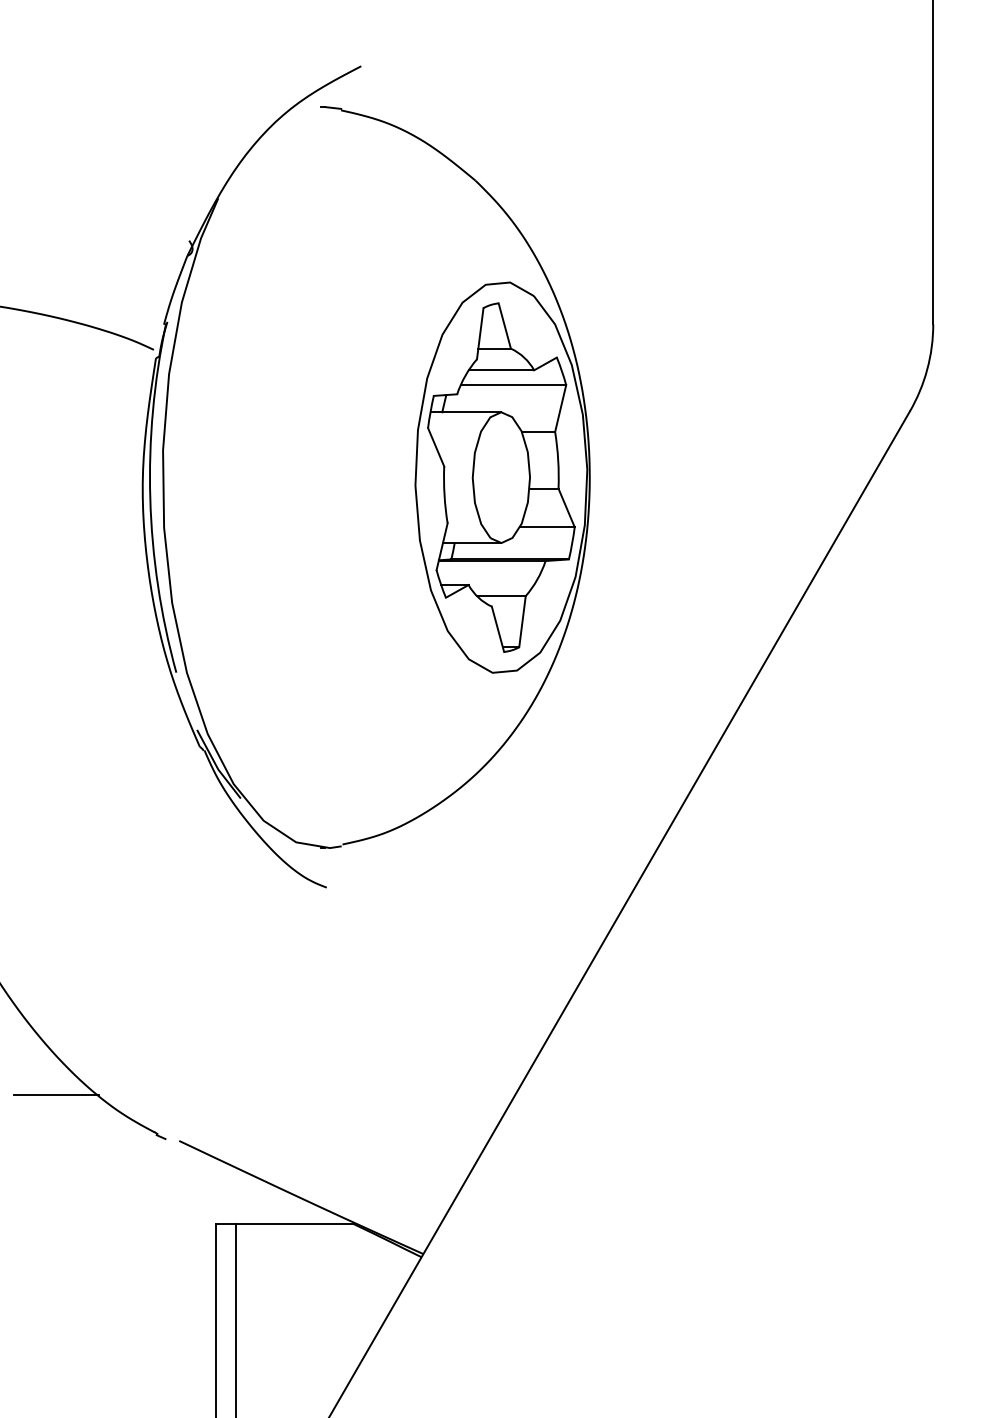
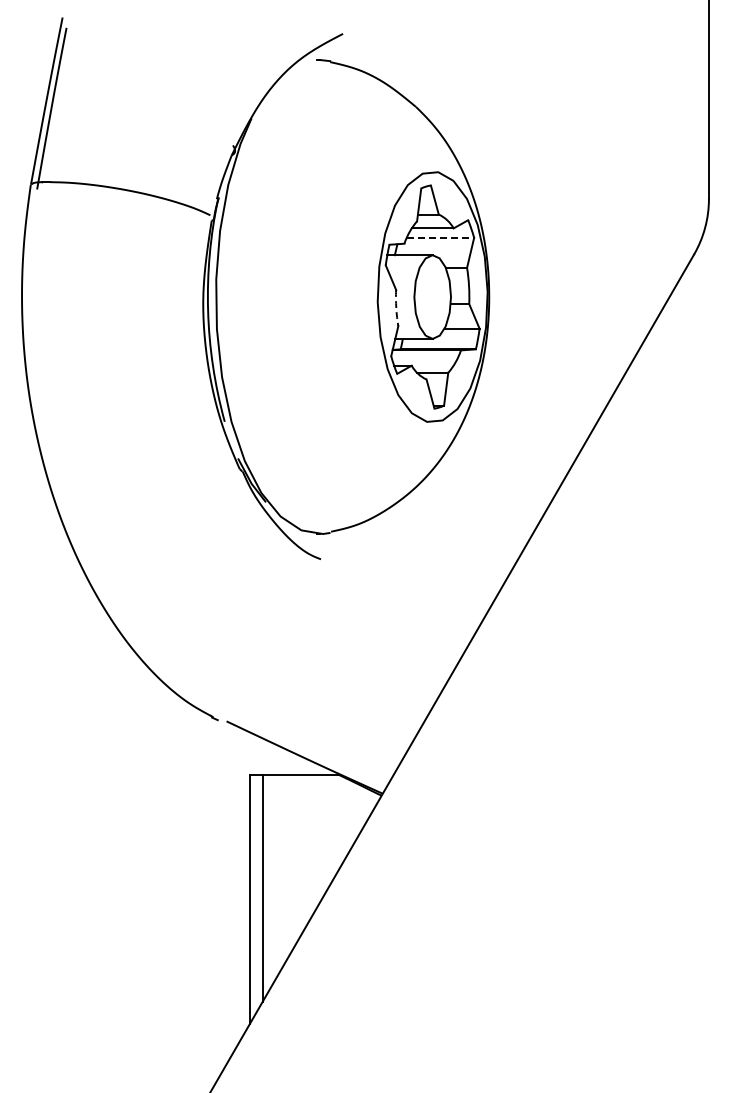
line: (513, 384) -> (440, 237), solid -> dashed
arc: (444, 495) -> (396, 308), solid -> dashed
line: (57, 1094) -> (148, 691), removed

